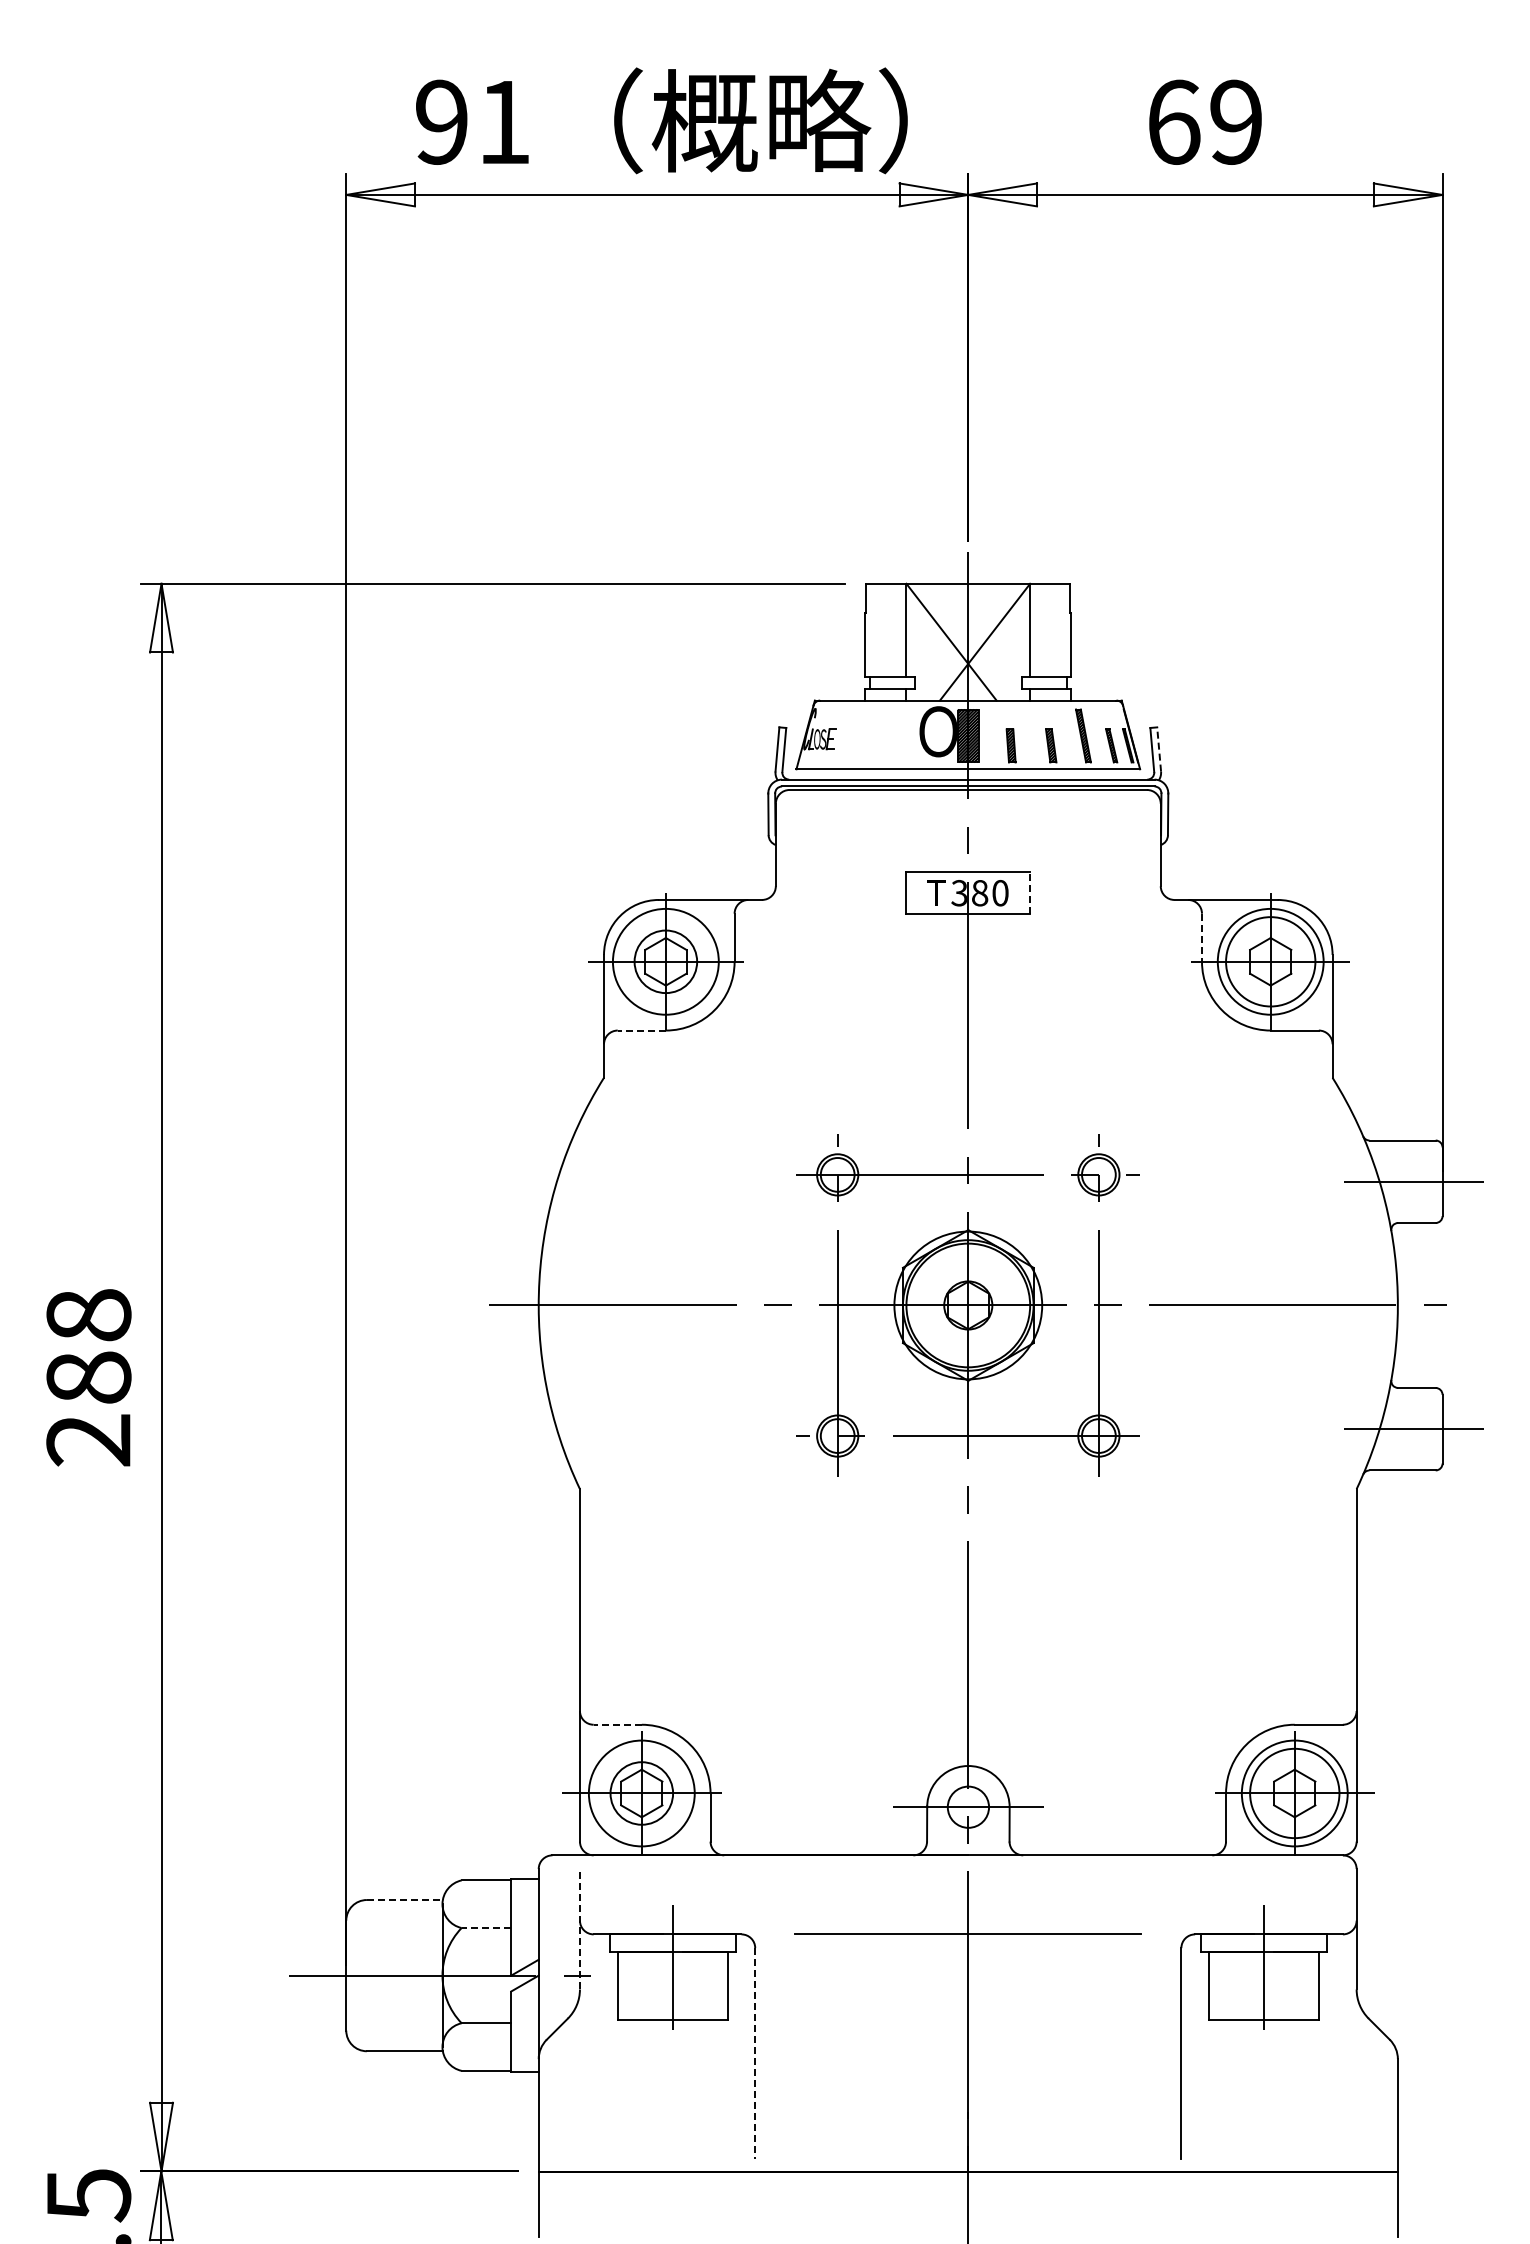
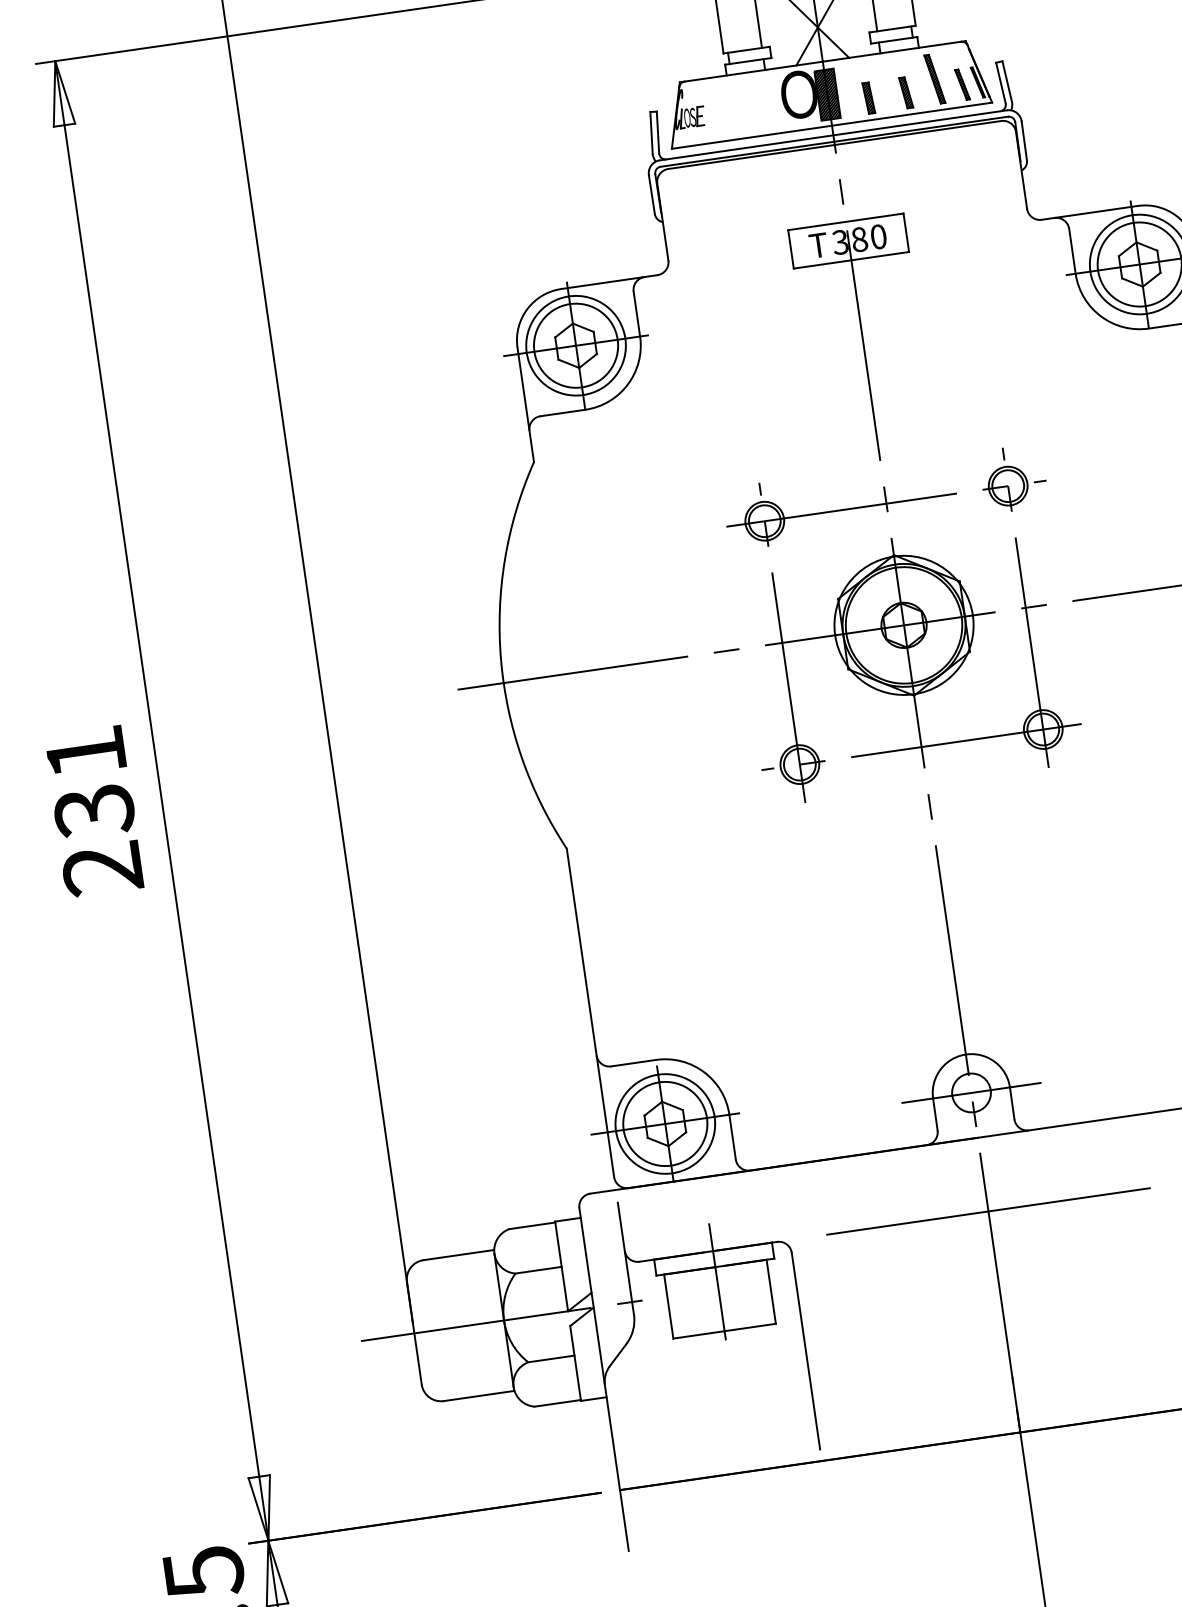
line: (1159, 748) -> (1007, 80), dashed -> solid
line: (1030, 893) -> (906, 233), dashed -> solid
line: (1201, 938) -> (1072, 252), dashed -> solid
circle: (665, 961) -> (575, 345), size x1.43
line: (641, 1030) -> (562, 413), dashed -> solid
text: (88, 1347) -> (89, 782), 288 -> 231
line: (617, 1724) -> (633, 1062), dashed -> solid
circle: (641, 1793) -> (665, 1124), size x1.43
line: (404, 1900) -> (458, 1255), dashed -> solid
line: (486, 1928) -> (538, 1270), dashed -> solid
line: (579, 1928) -> (625, 1258), dashed -> solid
line: (755, 2054) -> (806, 1351), dashed -> solid

